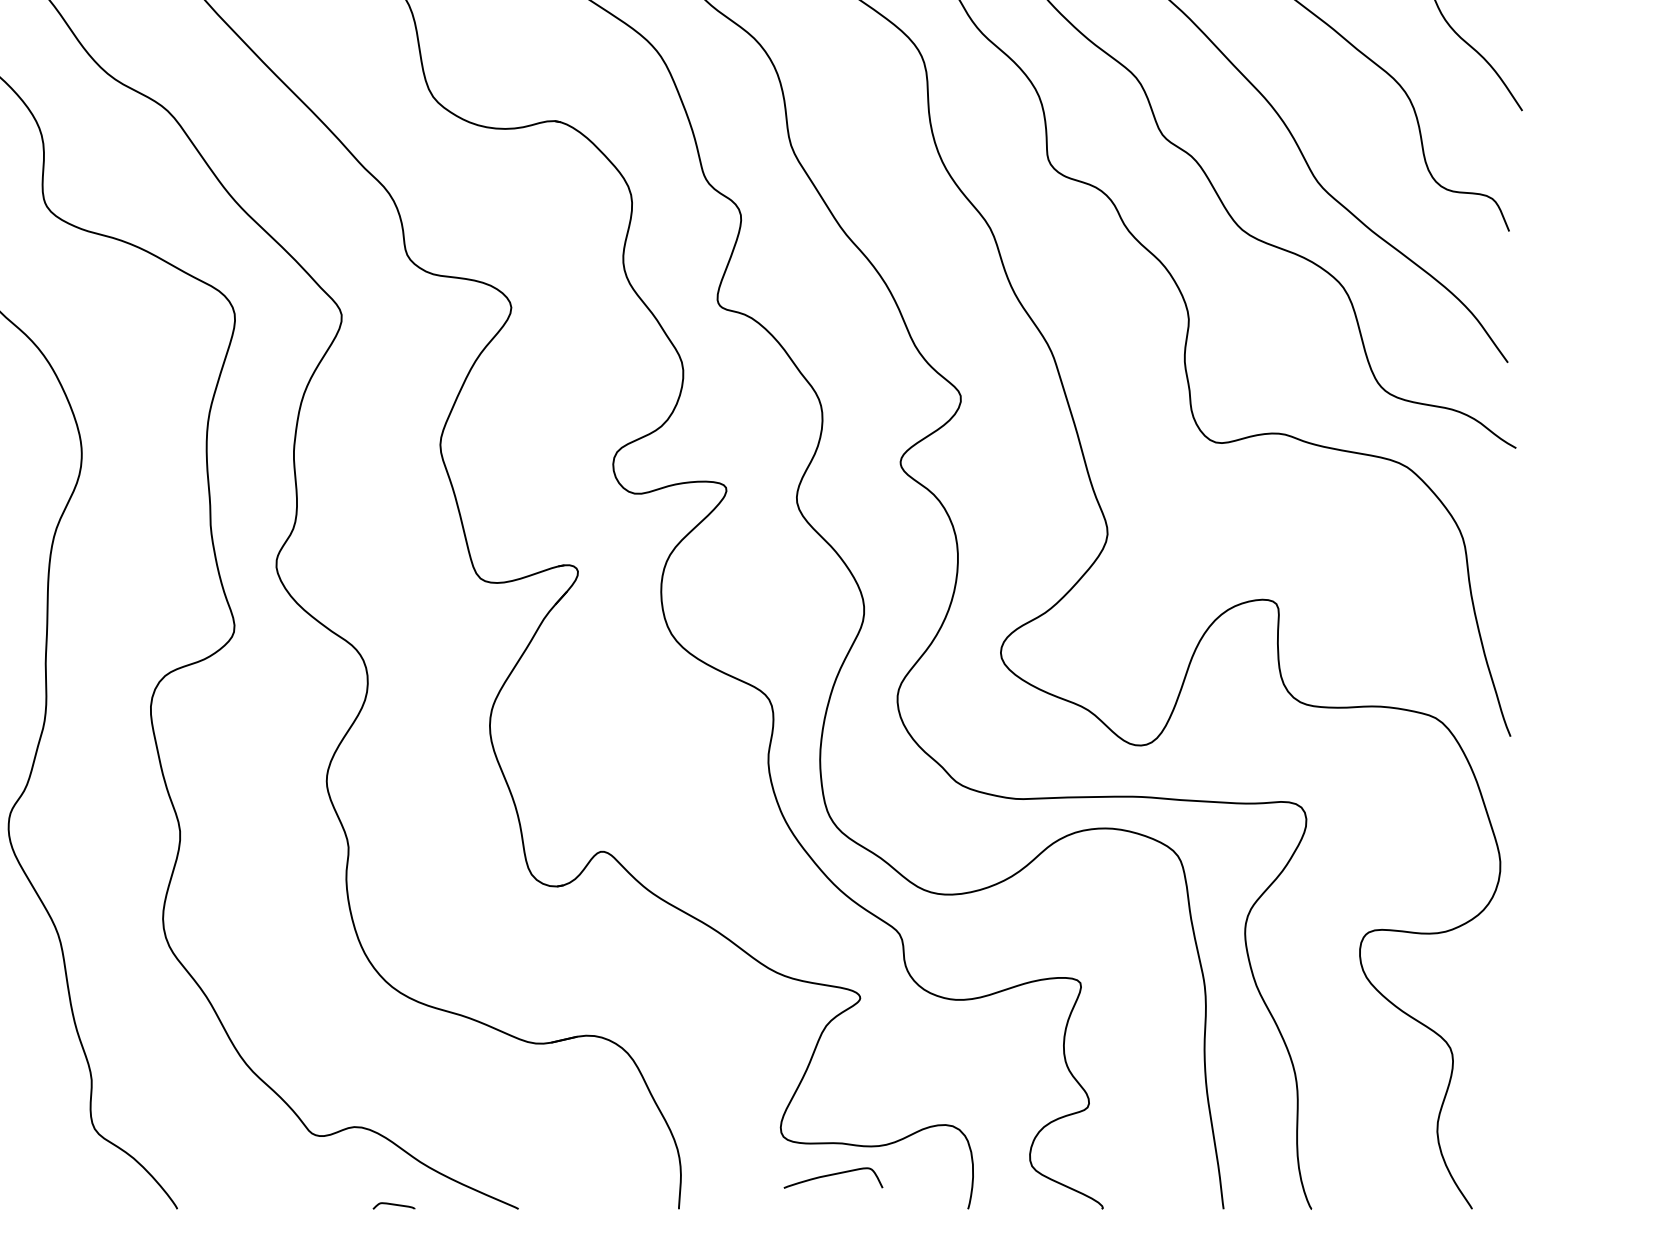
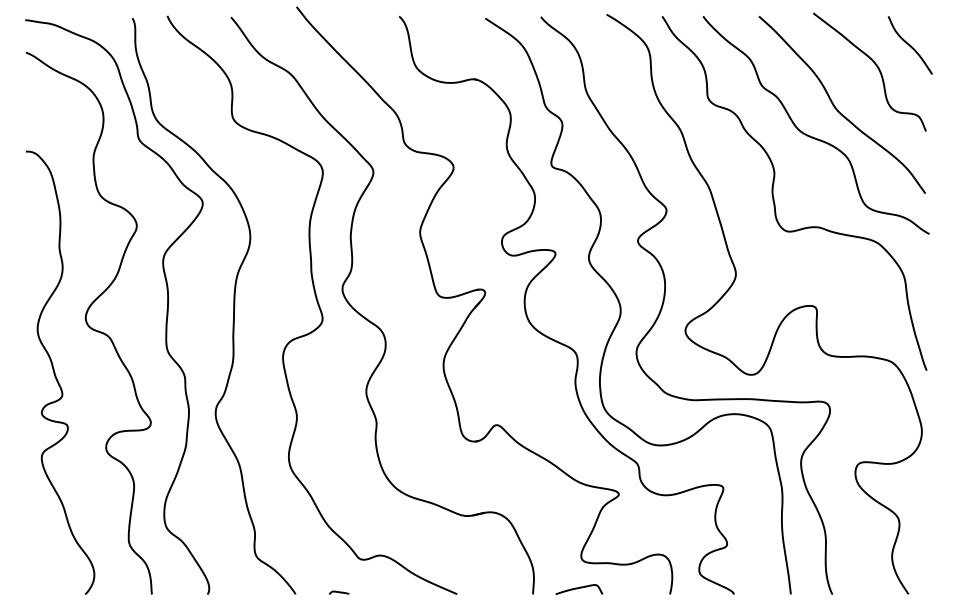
curve: (834, 1175) -> (579, 588), moved
curve: (392, 1205) -> (338, 592), moved

